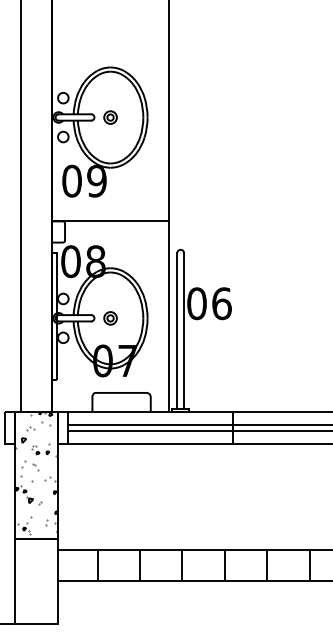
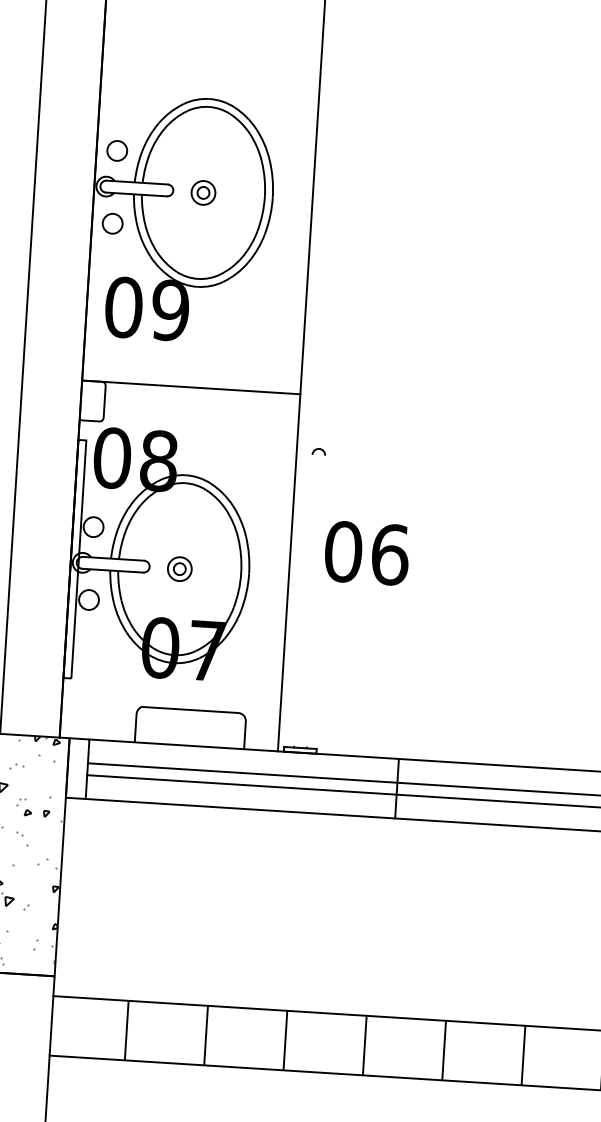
line: (177, 331) -> (303, 601), removed
line: (184, 331) -> (316, 602), removed

